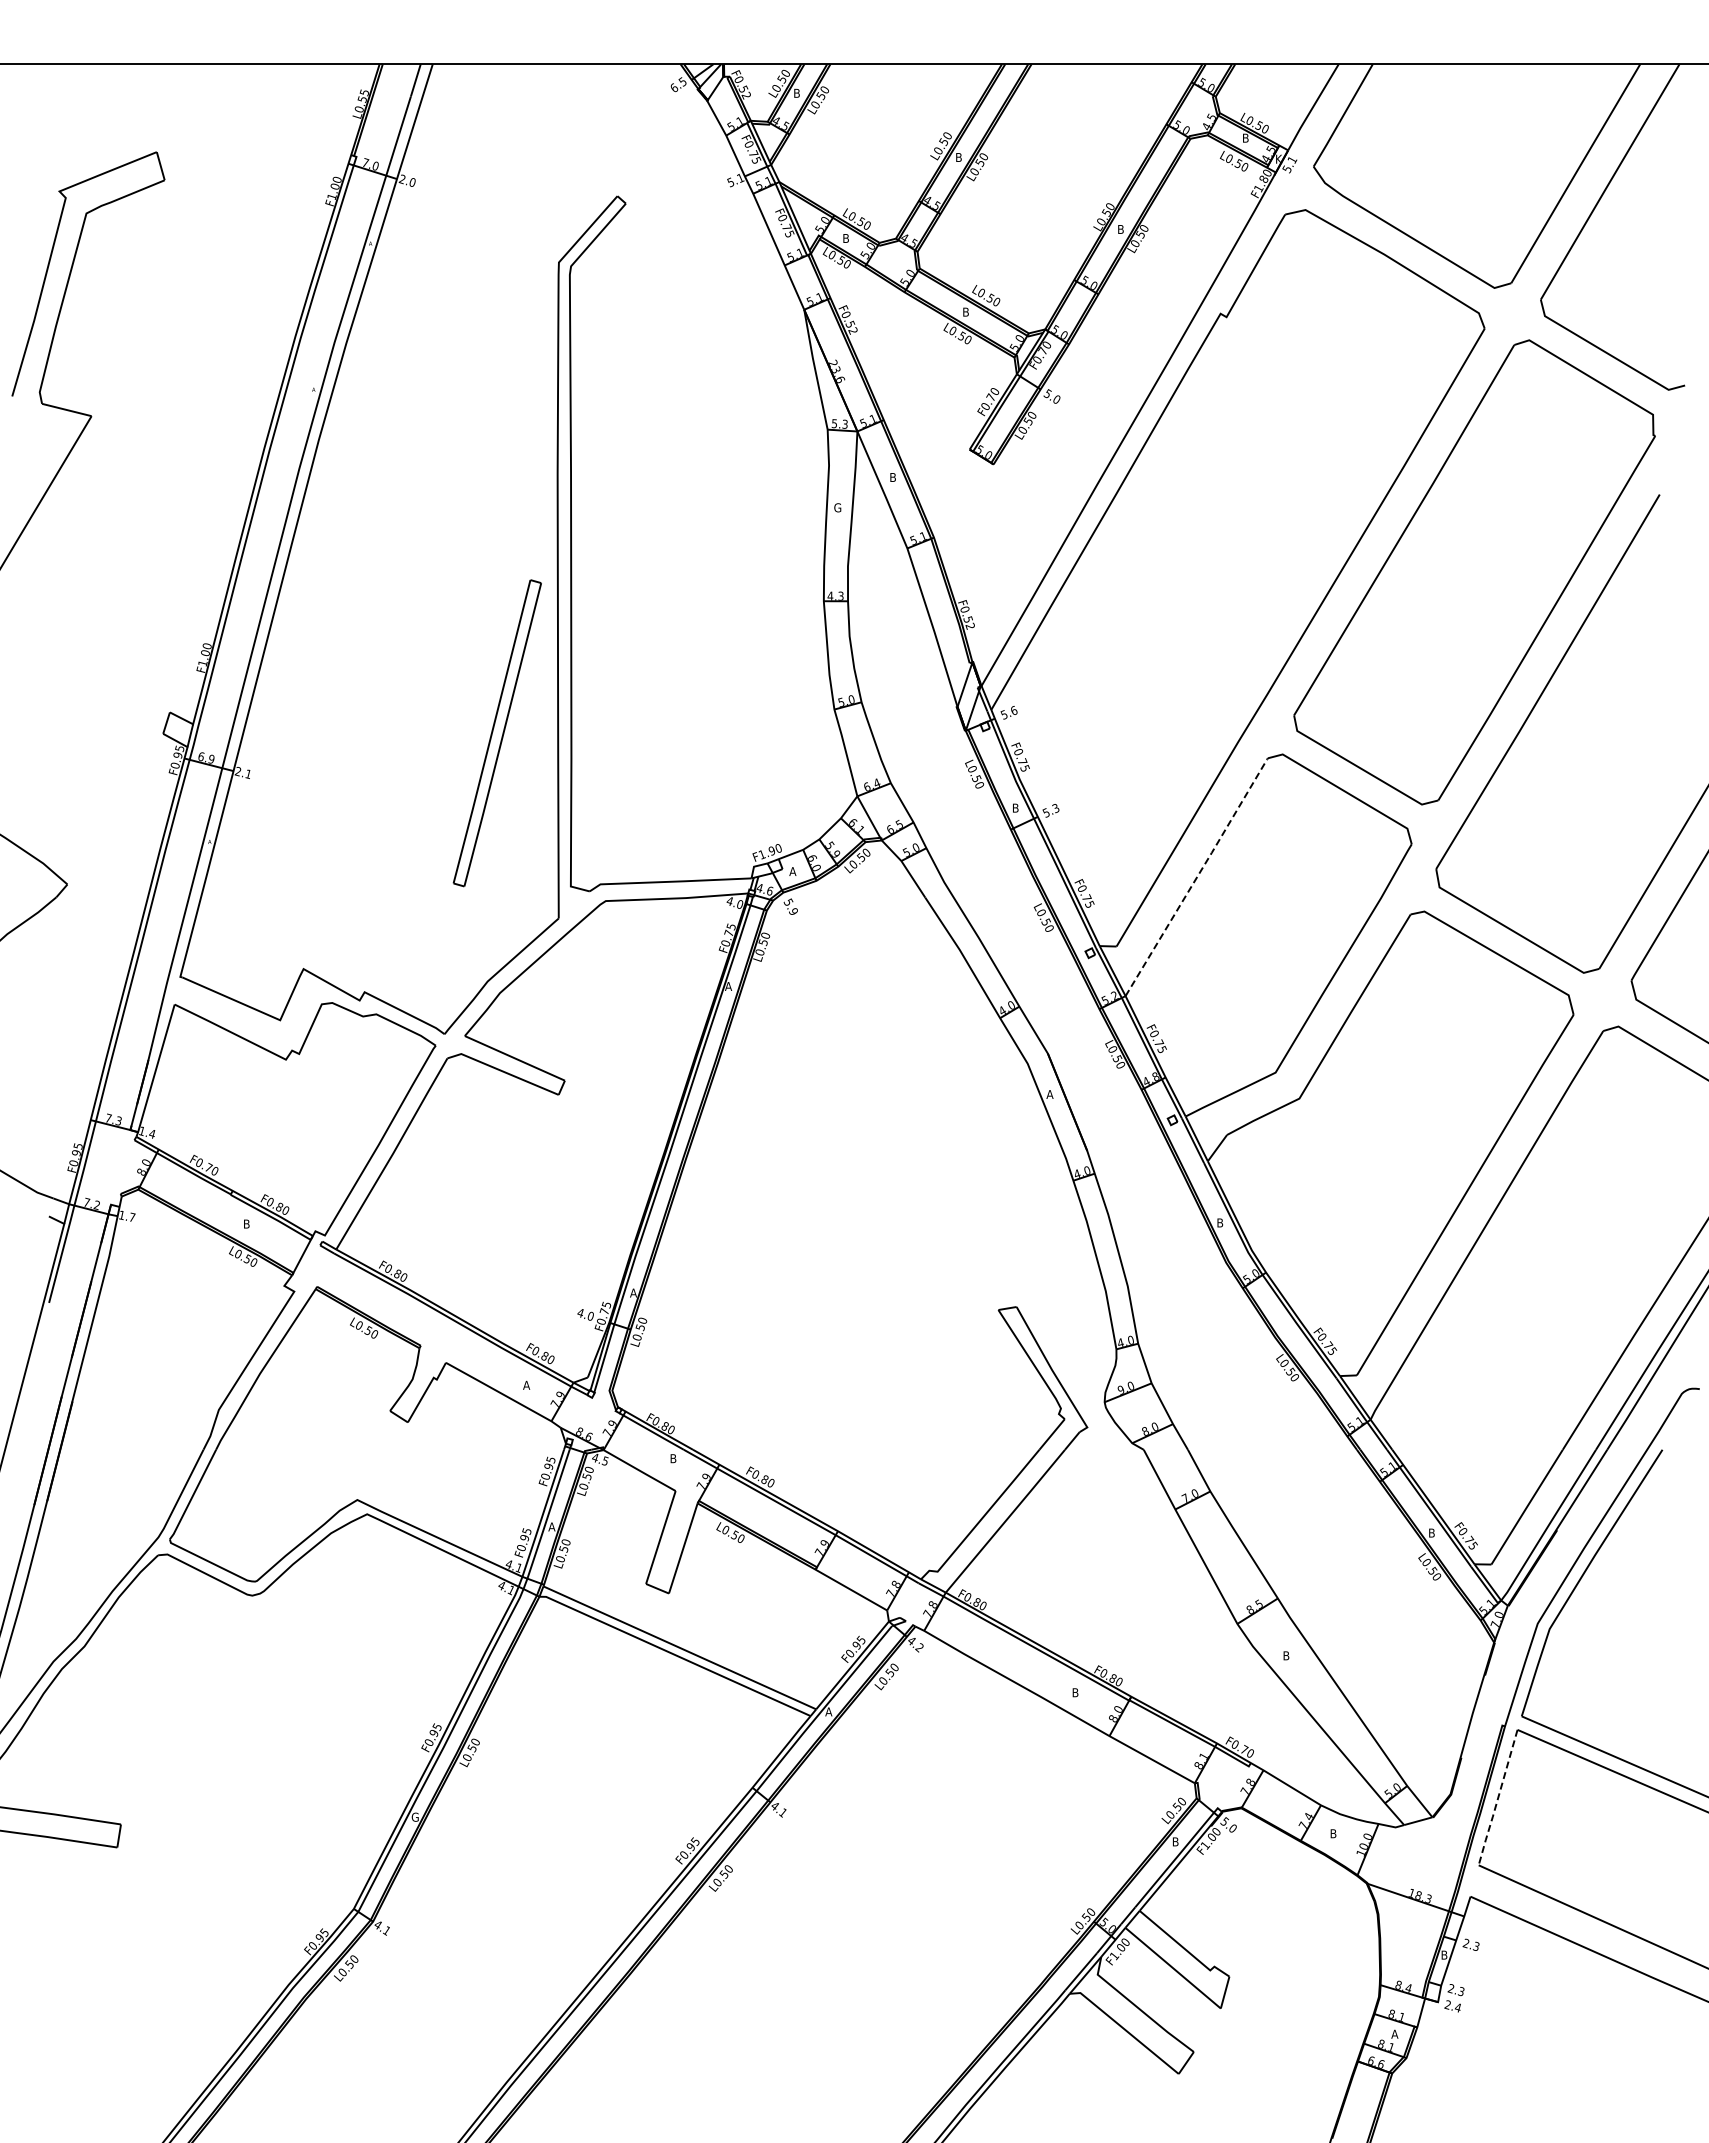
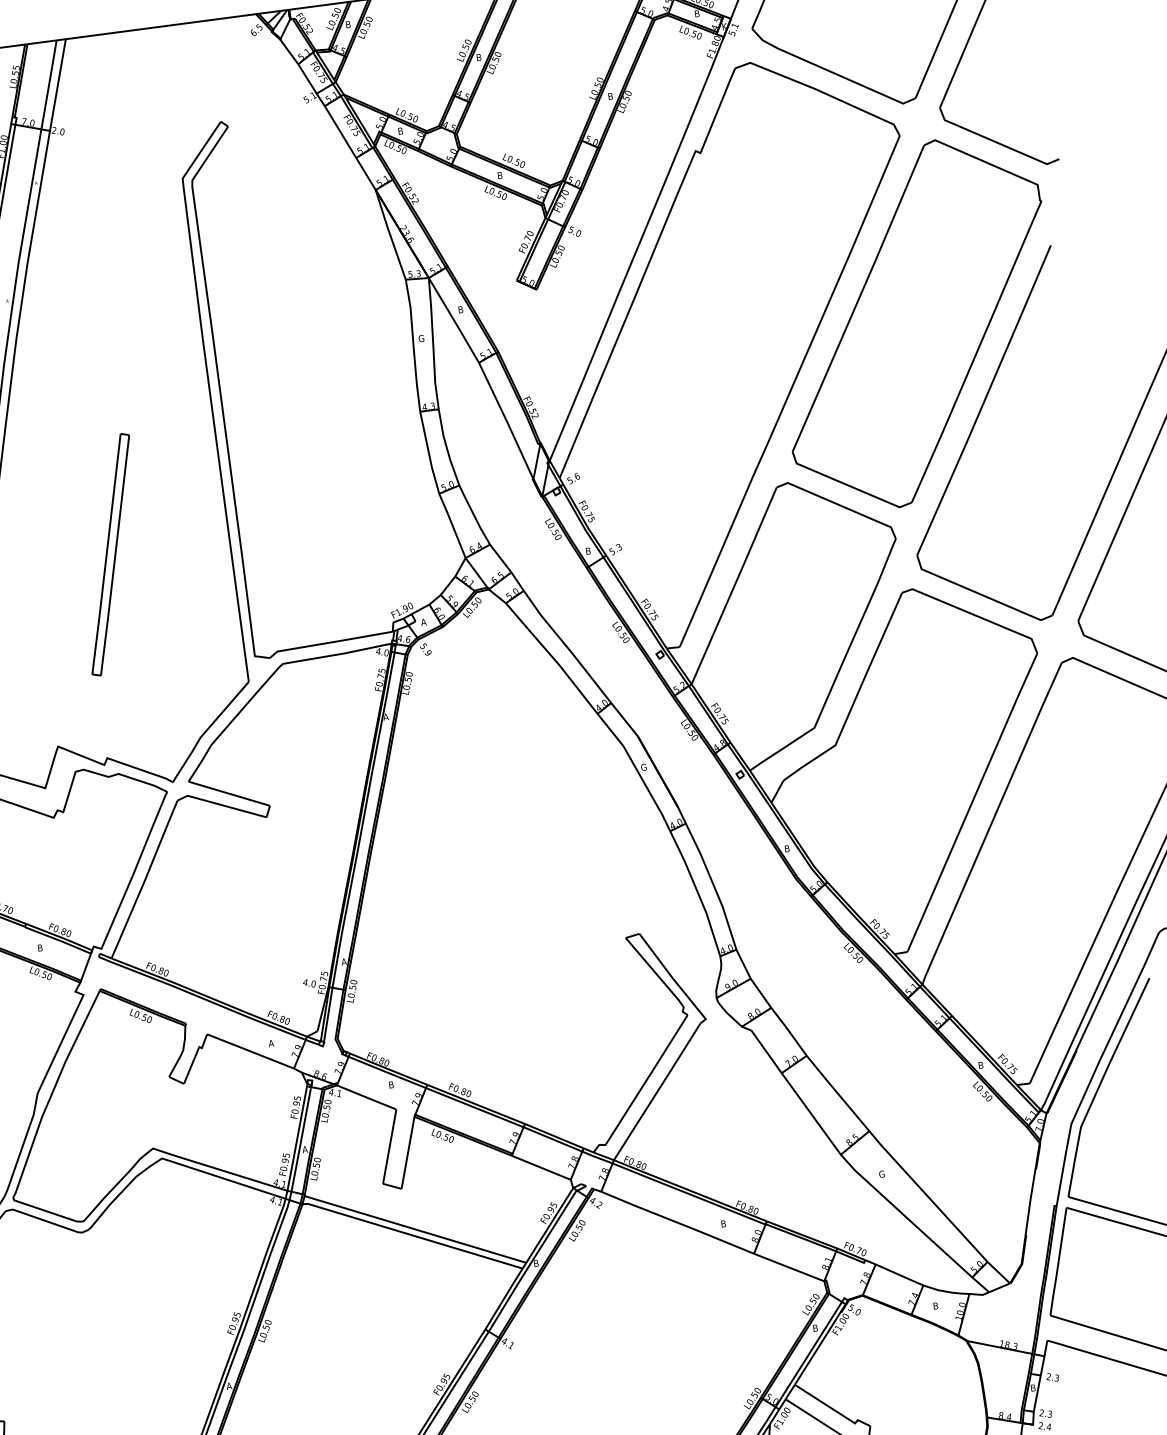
part: (496, 733) -> (110, 555), moved
line: (1197, 875) -> (734, 584), dashed -> solid
text: (1049, 1094) -> (643, 767), A -> G
text: (604, 1460) -> (338, 1093), 4.5 -> 4.1
text: (1286, 1655) -> (881, 1174), B -> G
text: (828, 1711) -> (535, 1263), A -> B
line: (1497, 1799) -> (1058, 1263), dashed -> solid
text: (414, 1816) -> (228, 1385), G -> A

